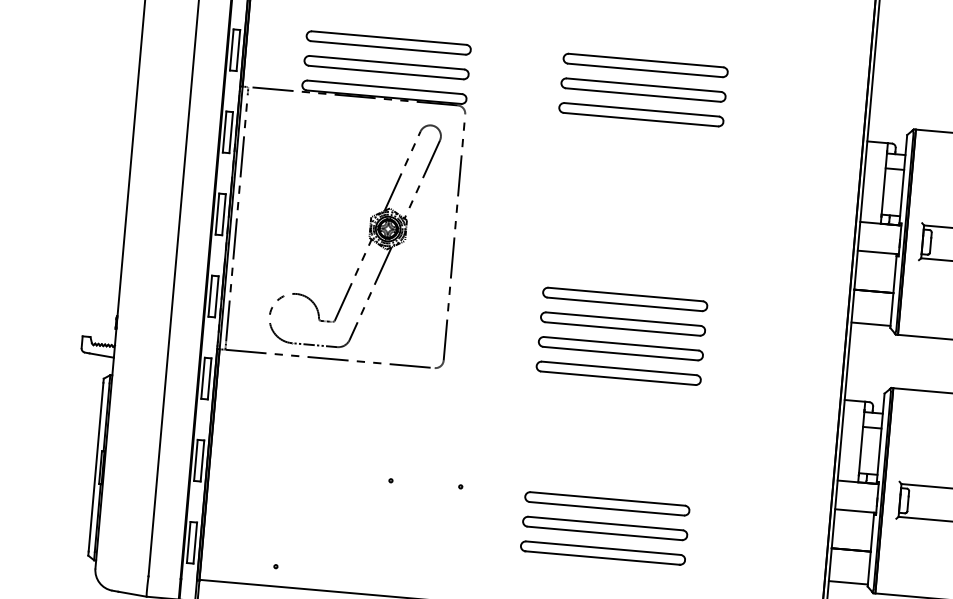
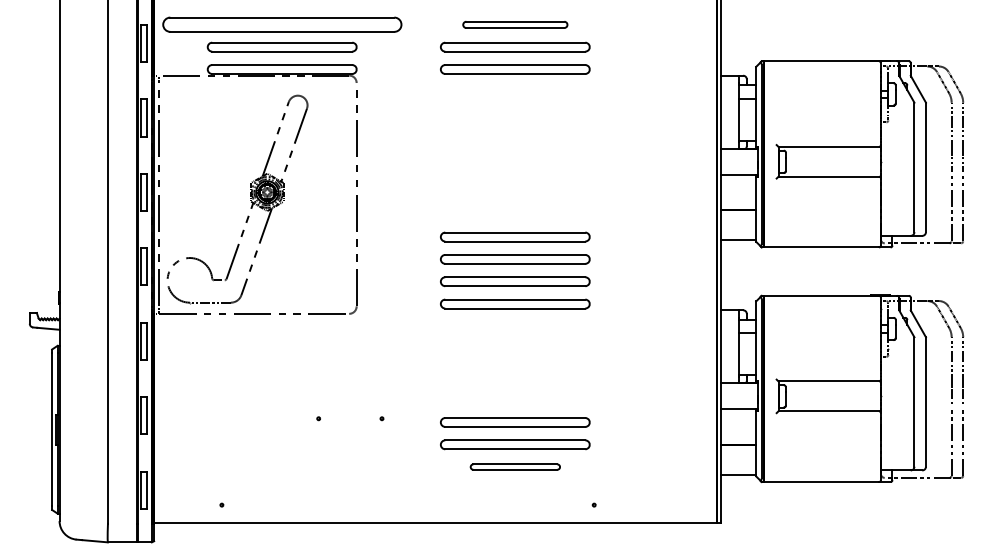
part: (387, 42) -> (281, 24), size x1.6
part: (645, 65) -> (515, 24), size x0.7
part: (369, 234) -> (250, 198), moved
part: (603, 552) -> (515, 466), size x0.6

